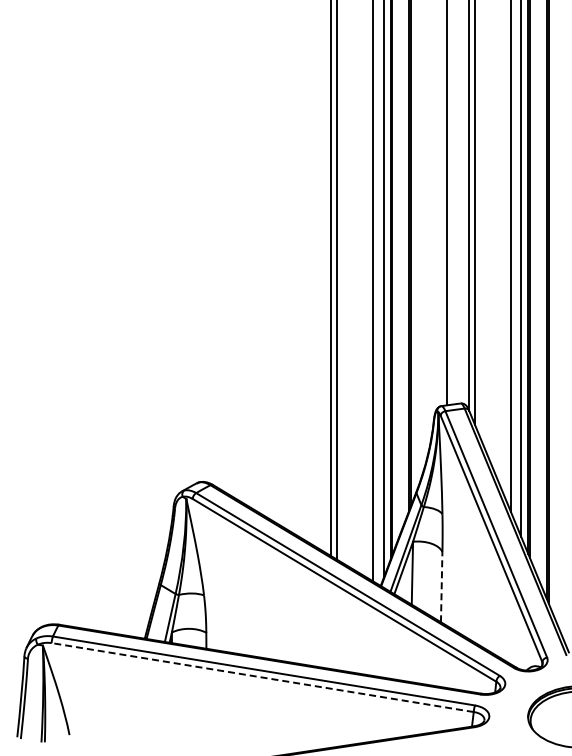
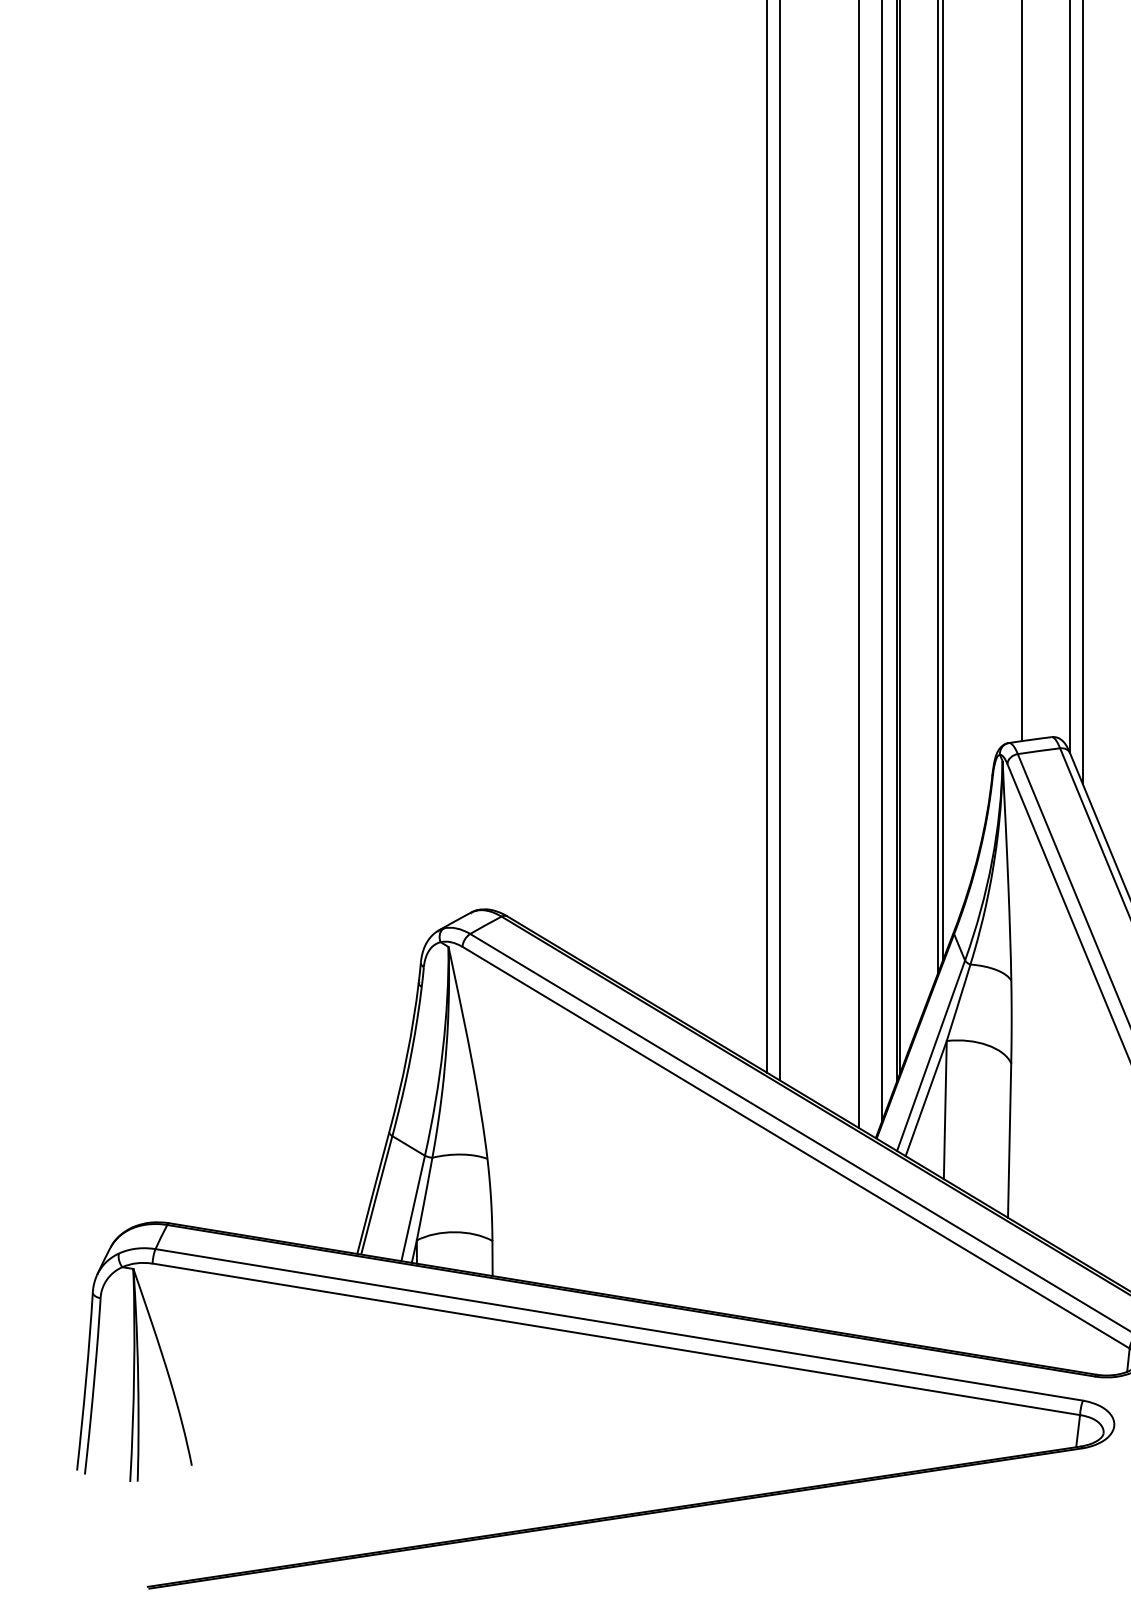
line: (441, 586) -> (1009, 1139), dashed -> solid
line: (262, 677) -> (615, 1339), dashed -> solid

